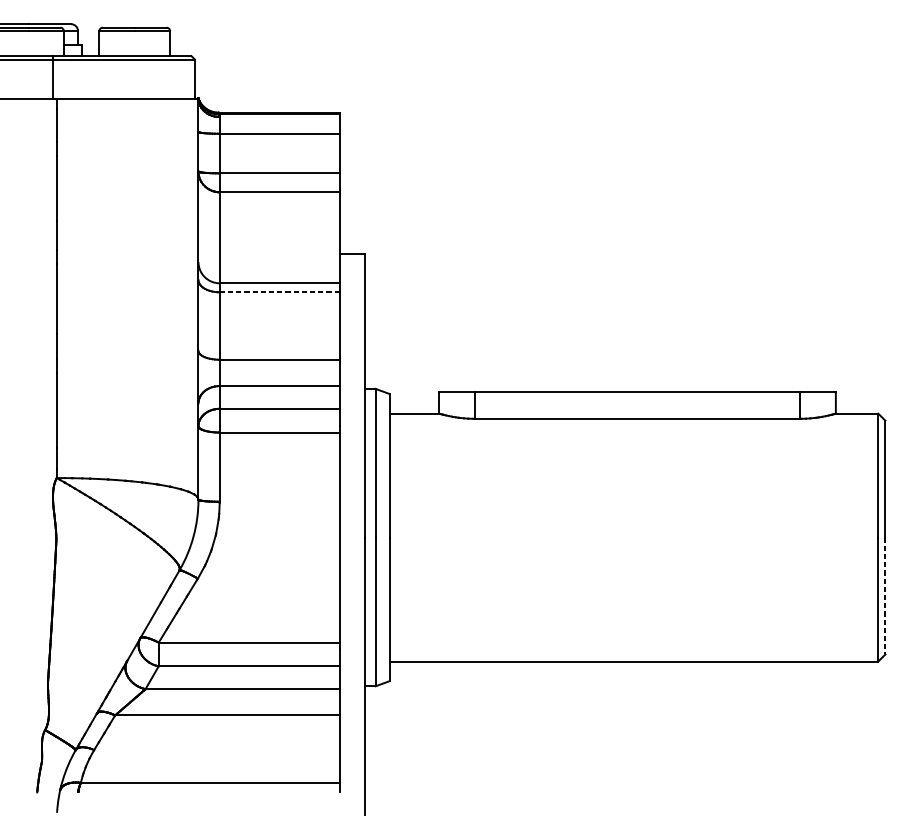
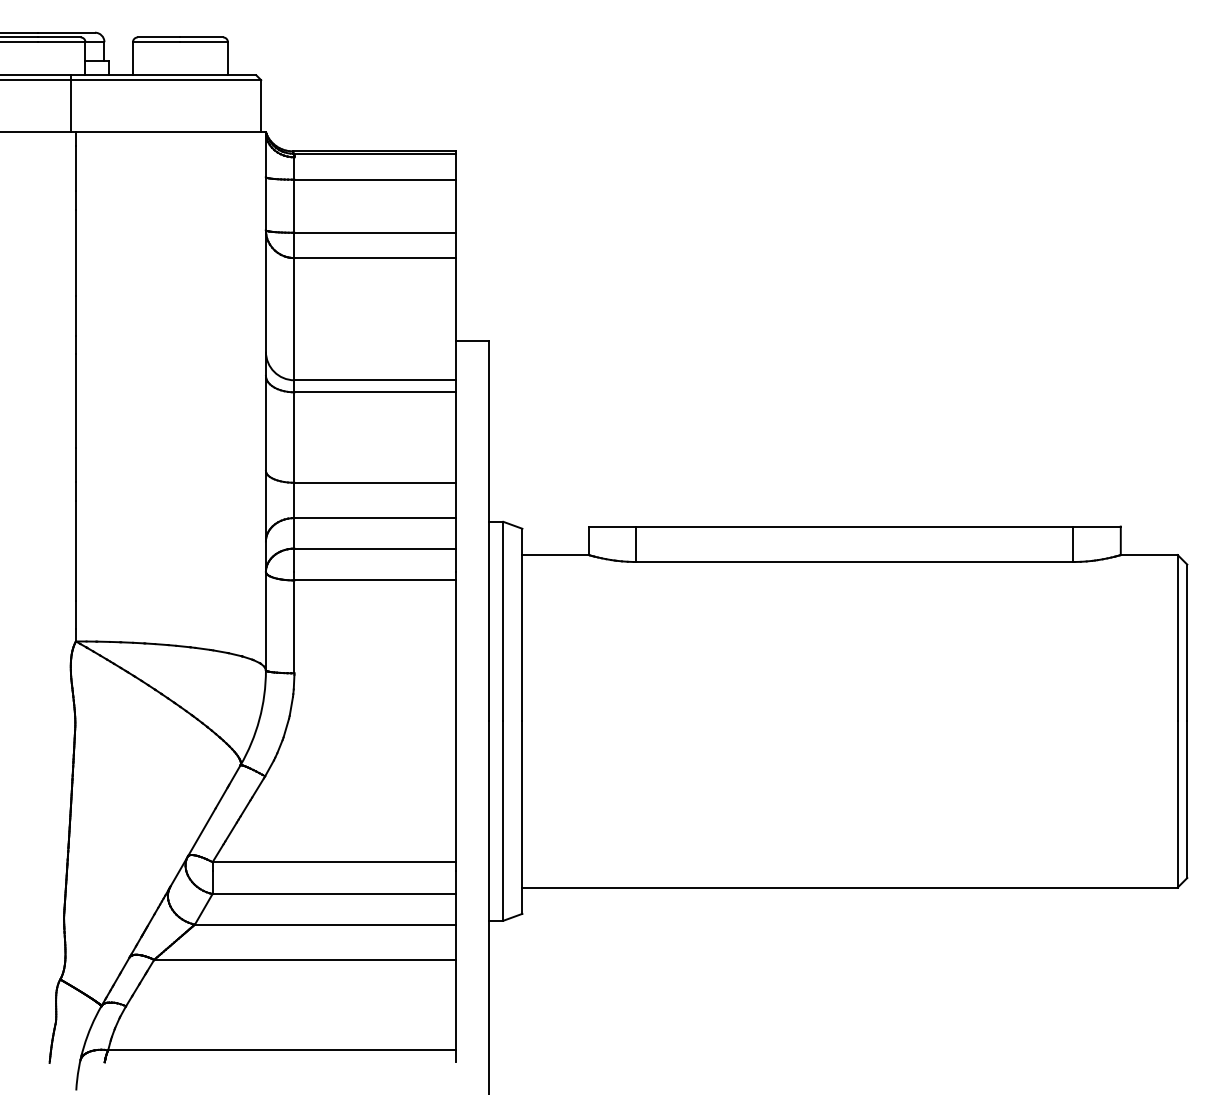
line: (280, 292) -> (375, 392), dashed -> solid
line: (885, 596) -> (1187, 800), dashed -> solid

